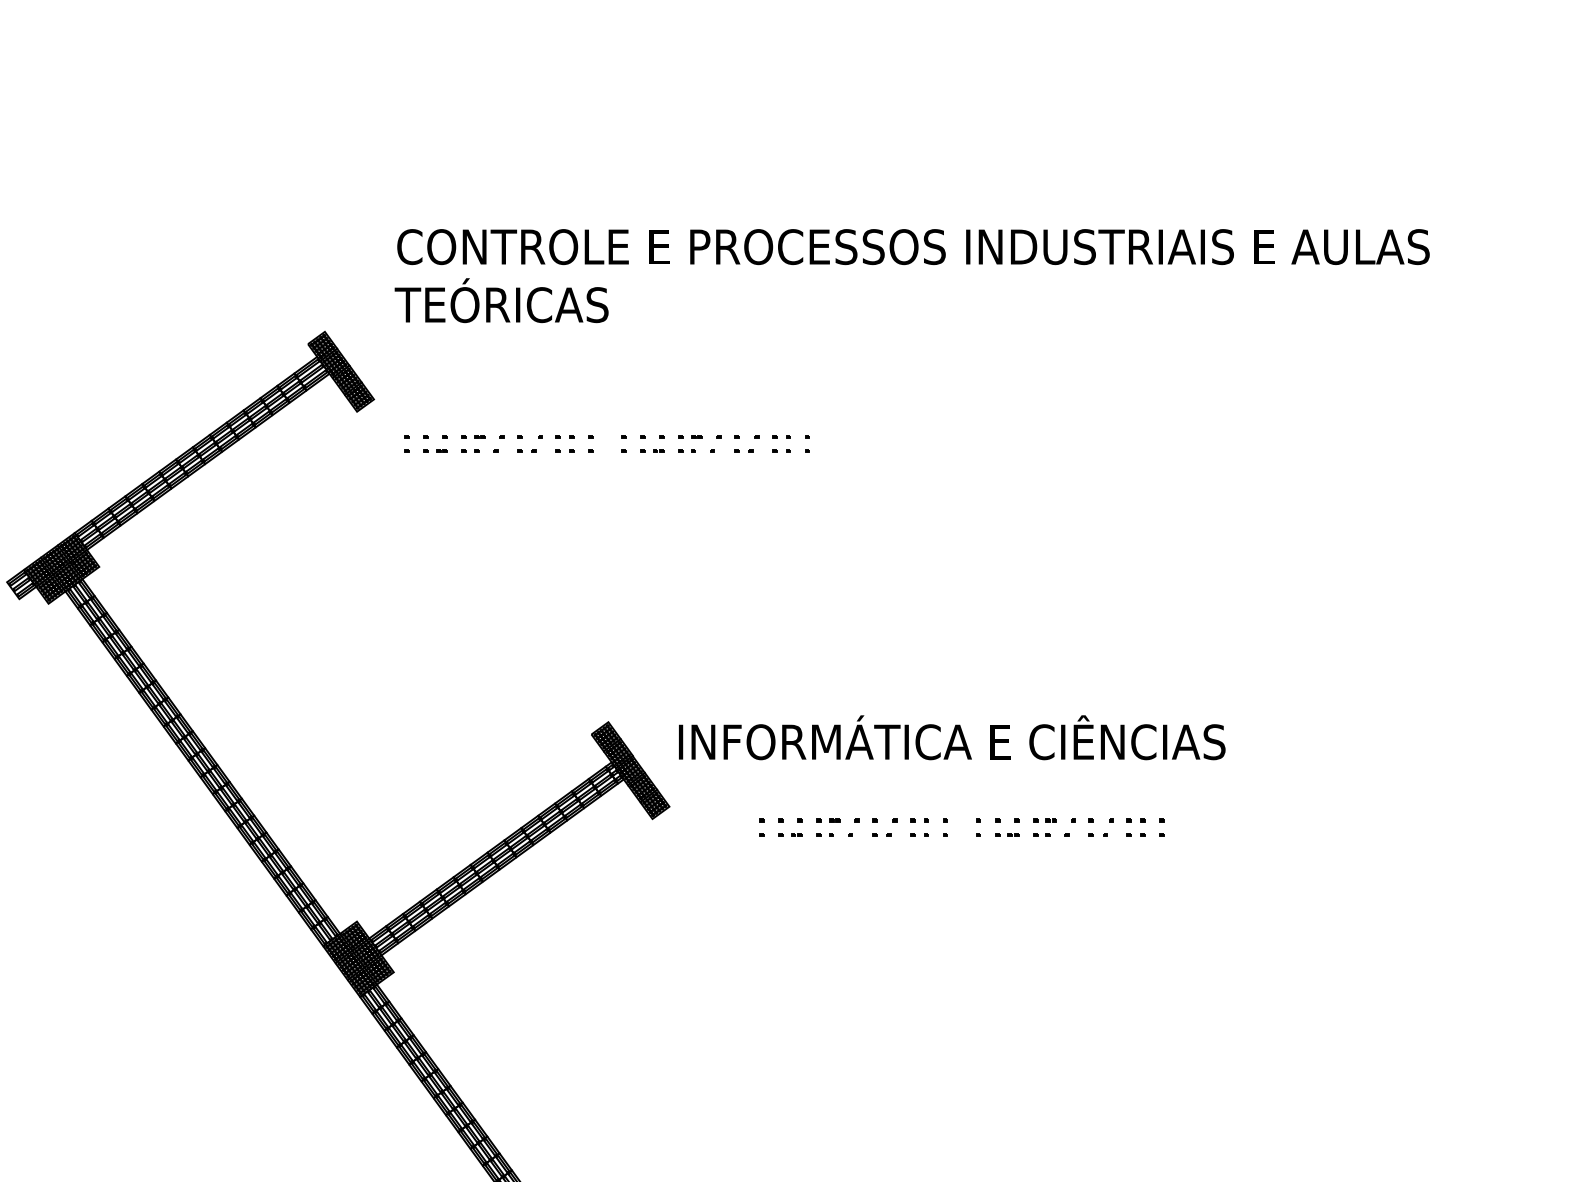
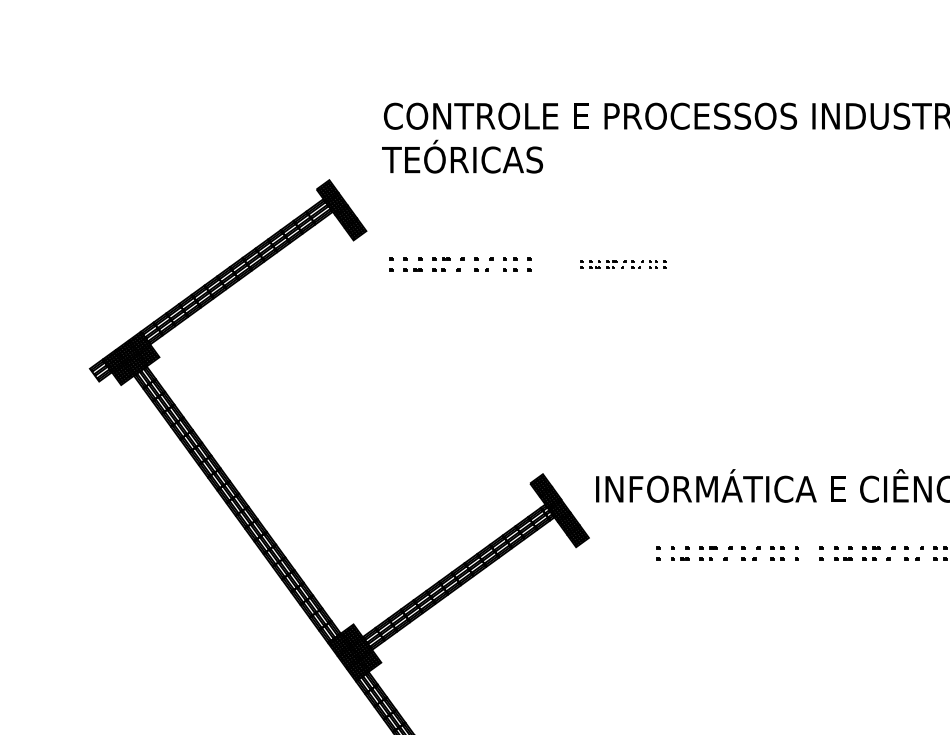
part: (715, 443) -> (623, 264), size x0.6

